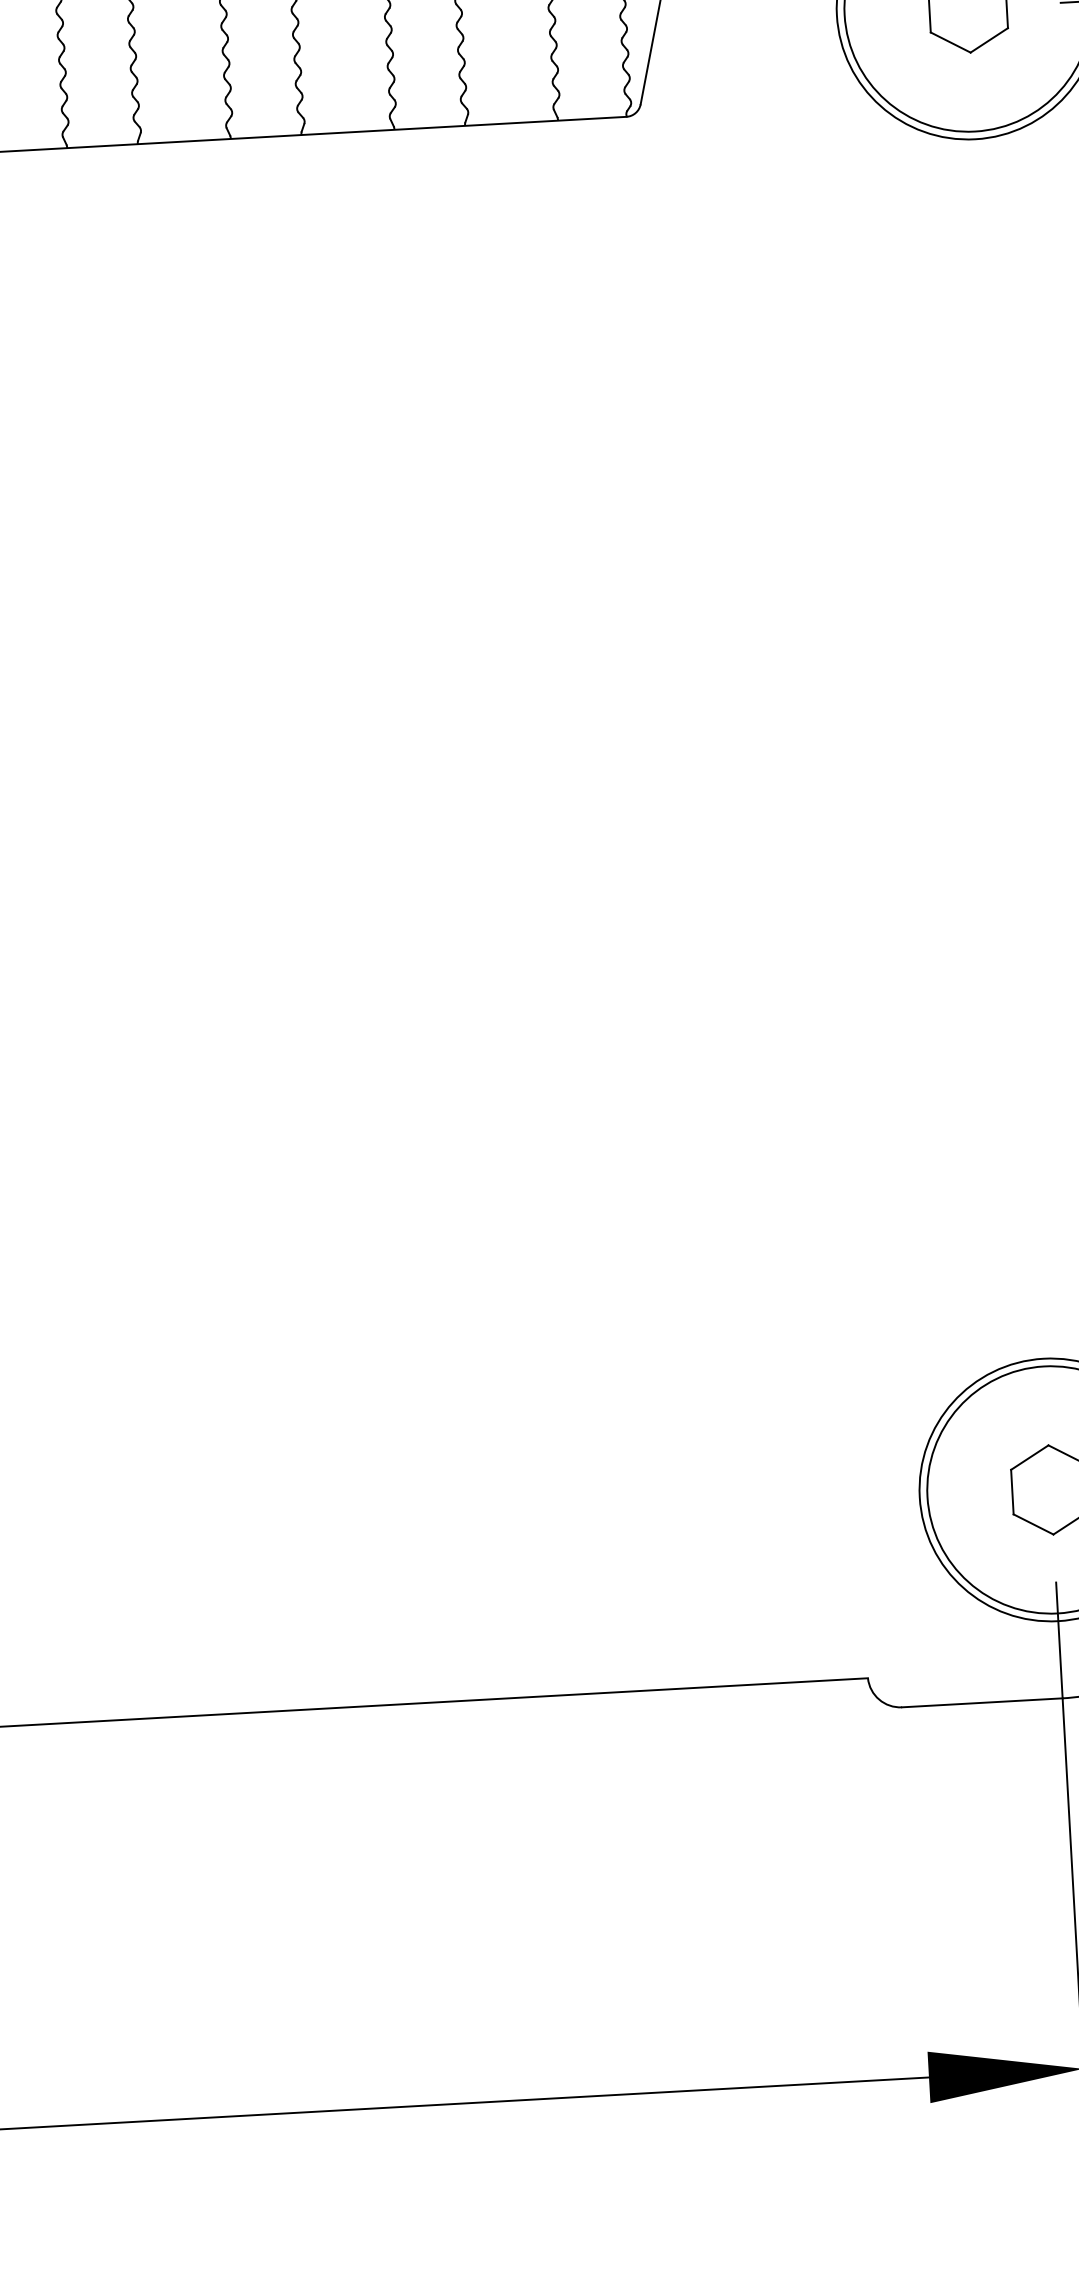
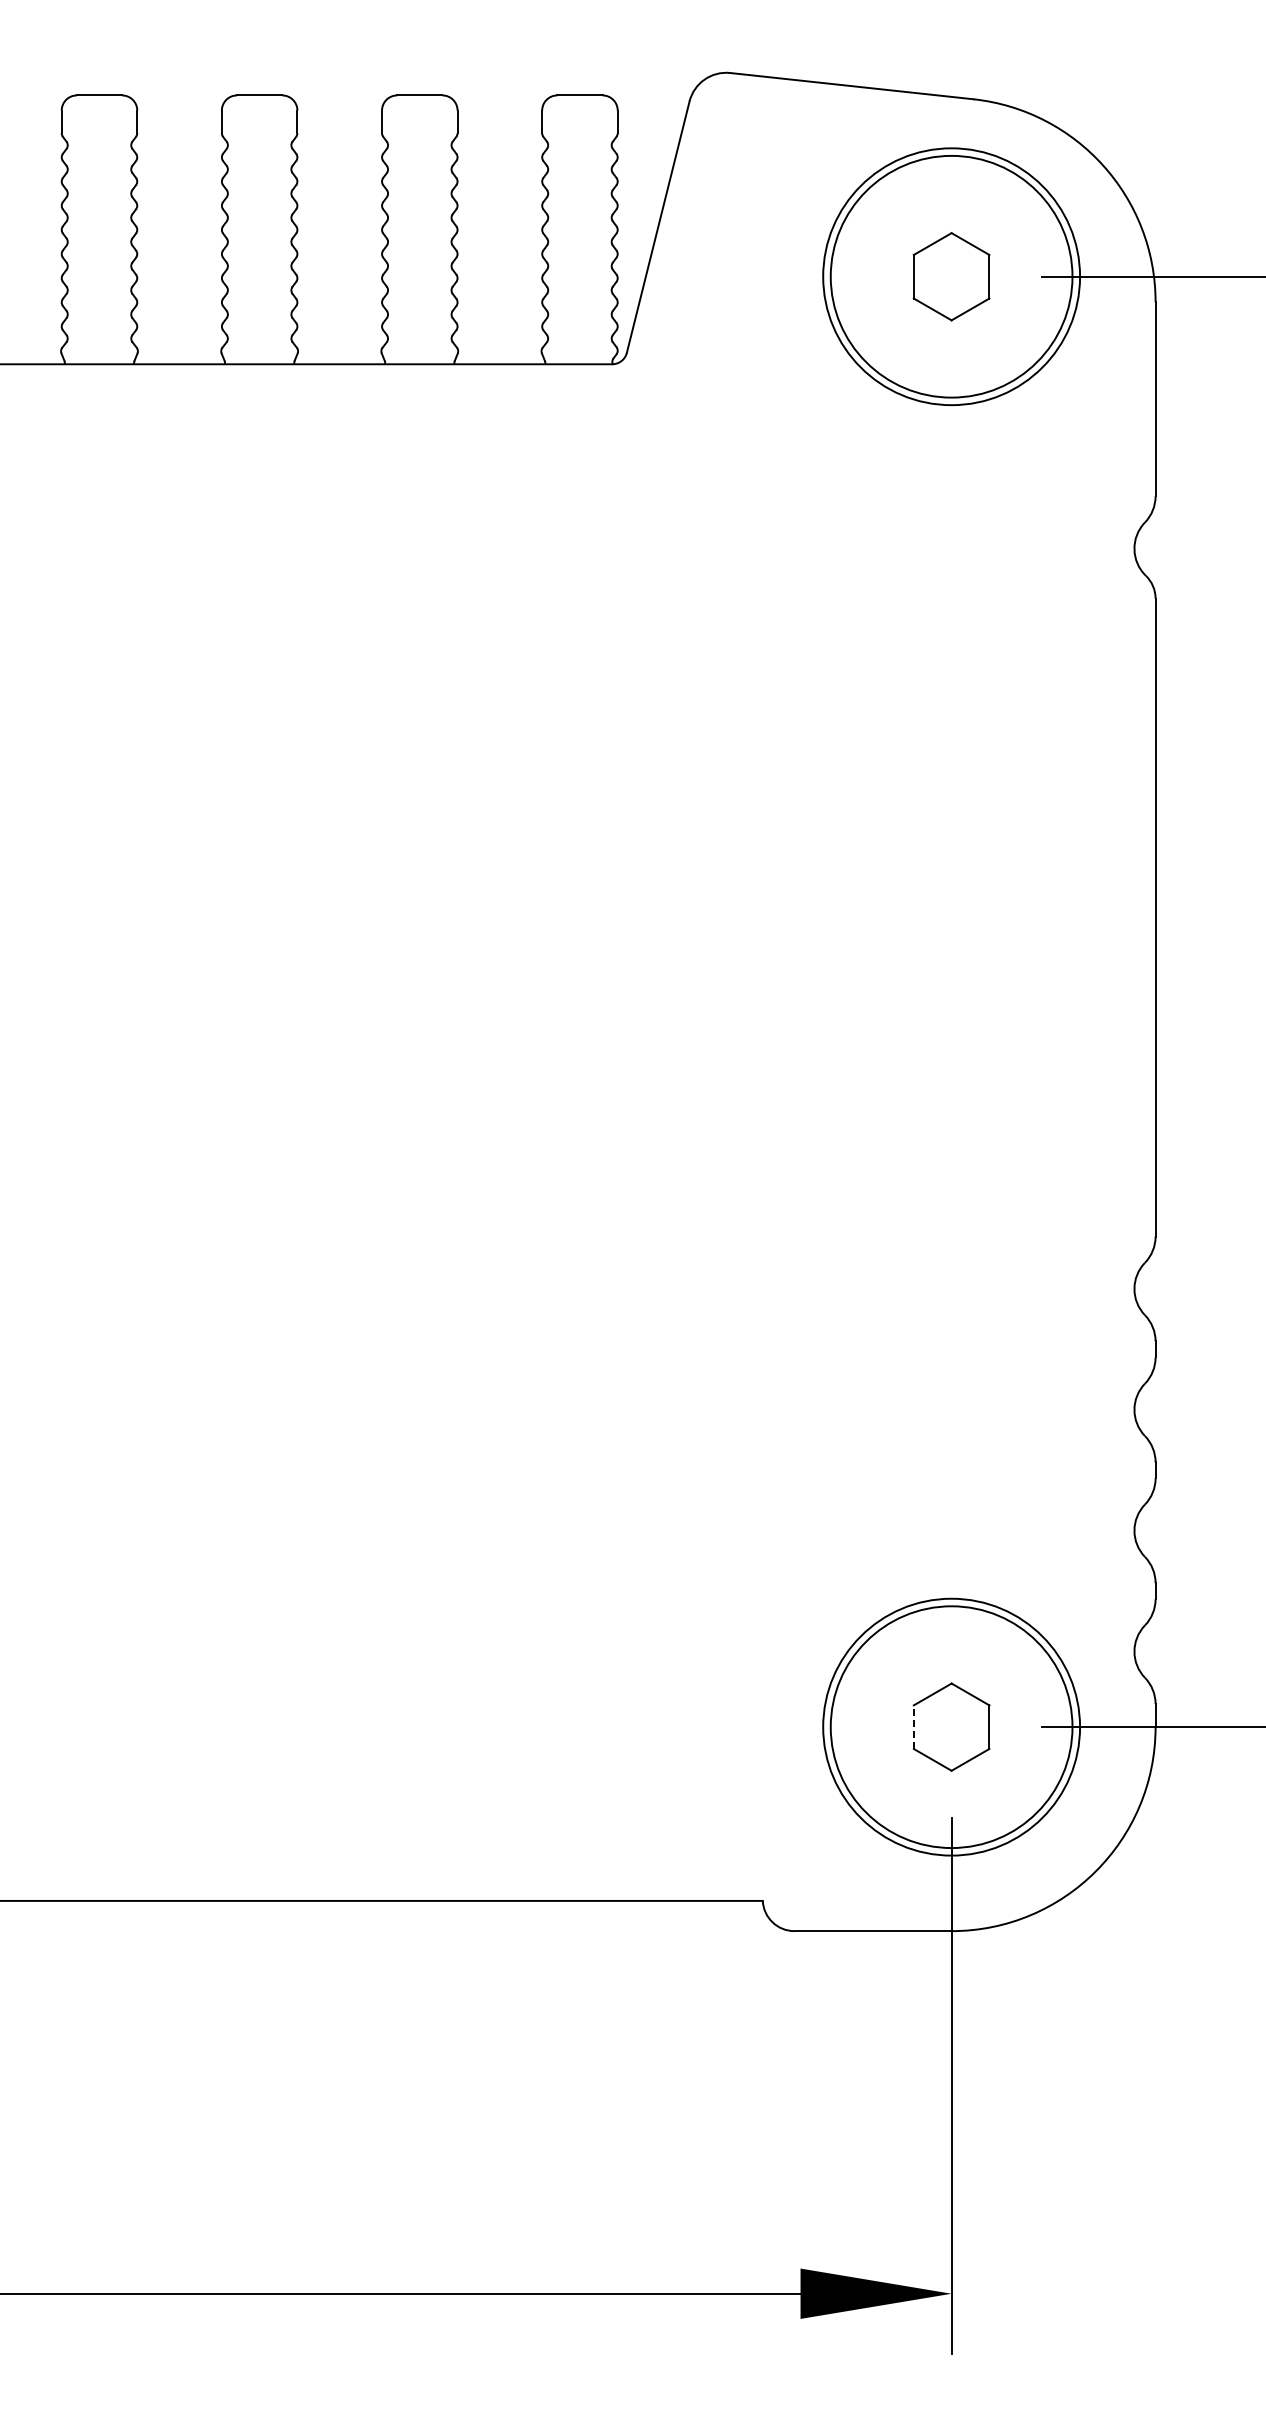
line: (1012, 1492) -> (913, 1727), solid -> dashed

